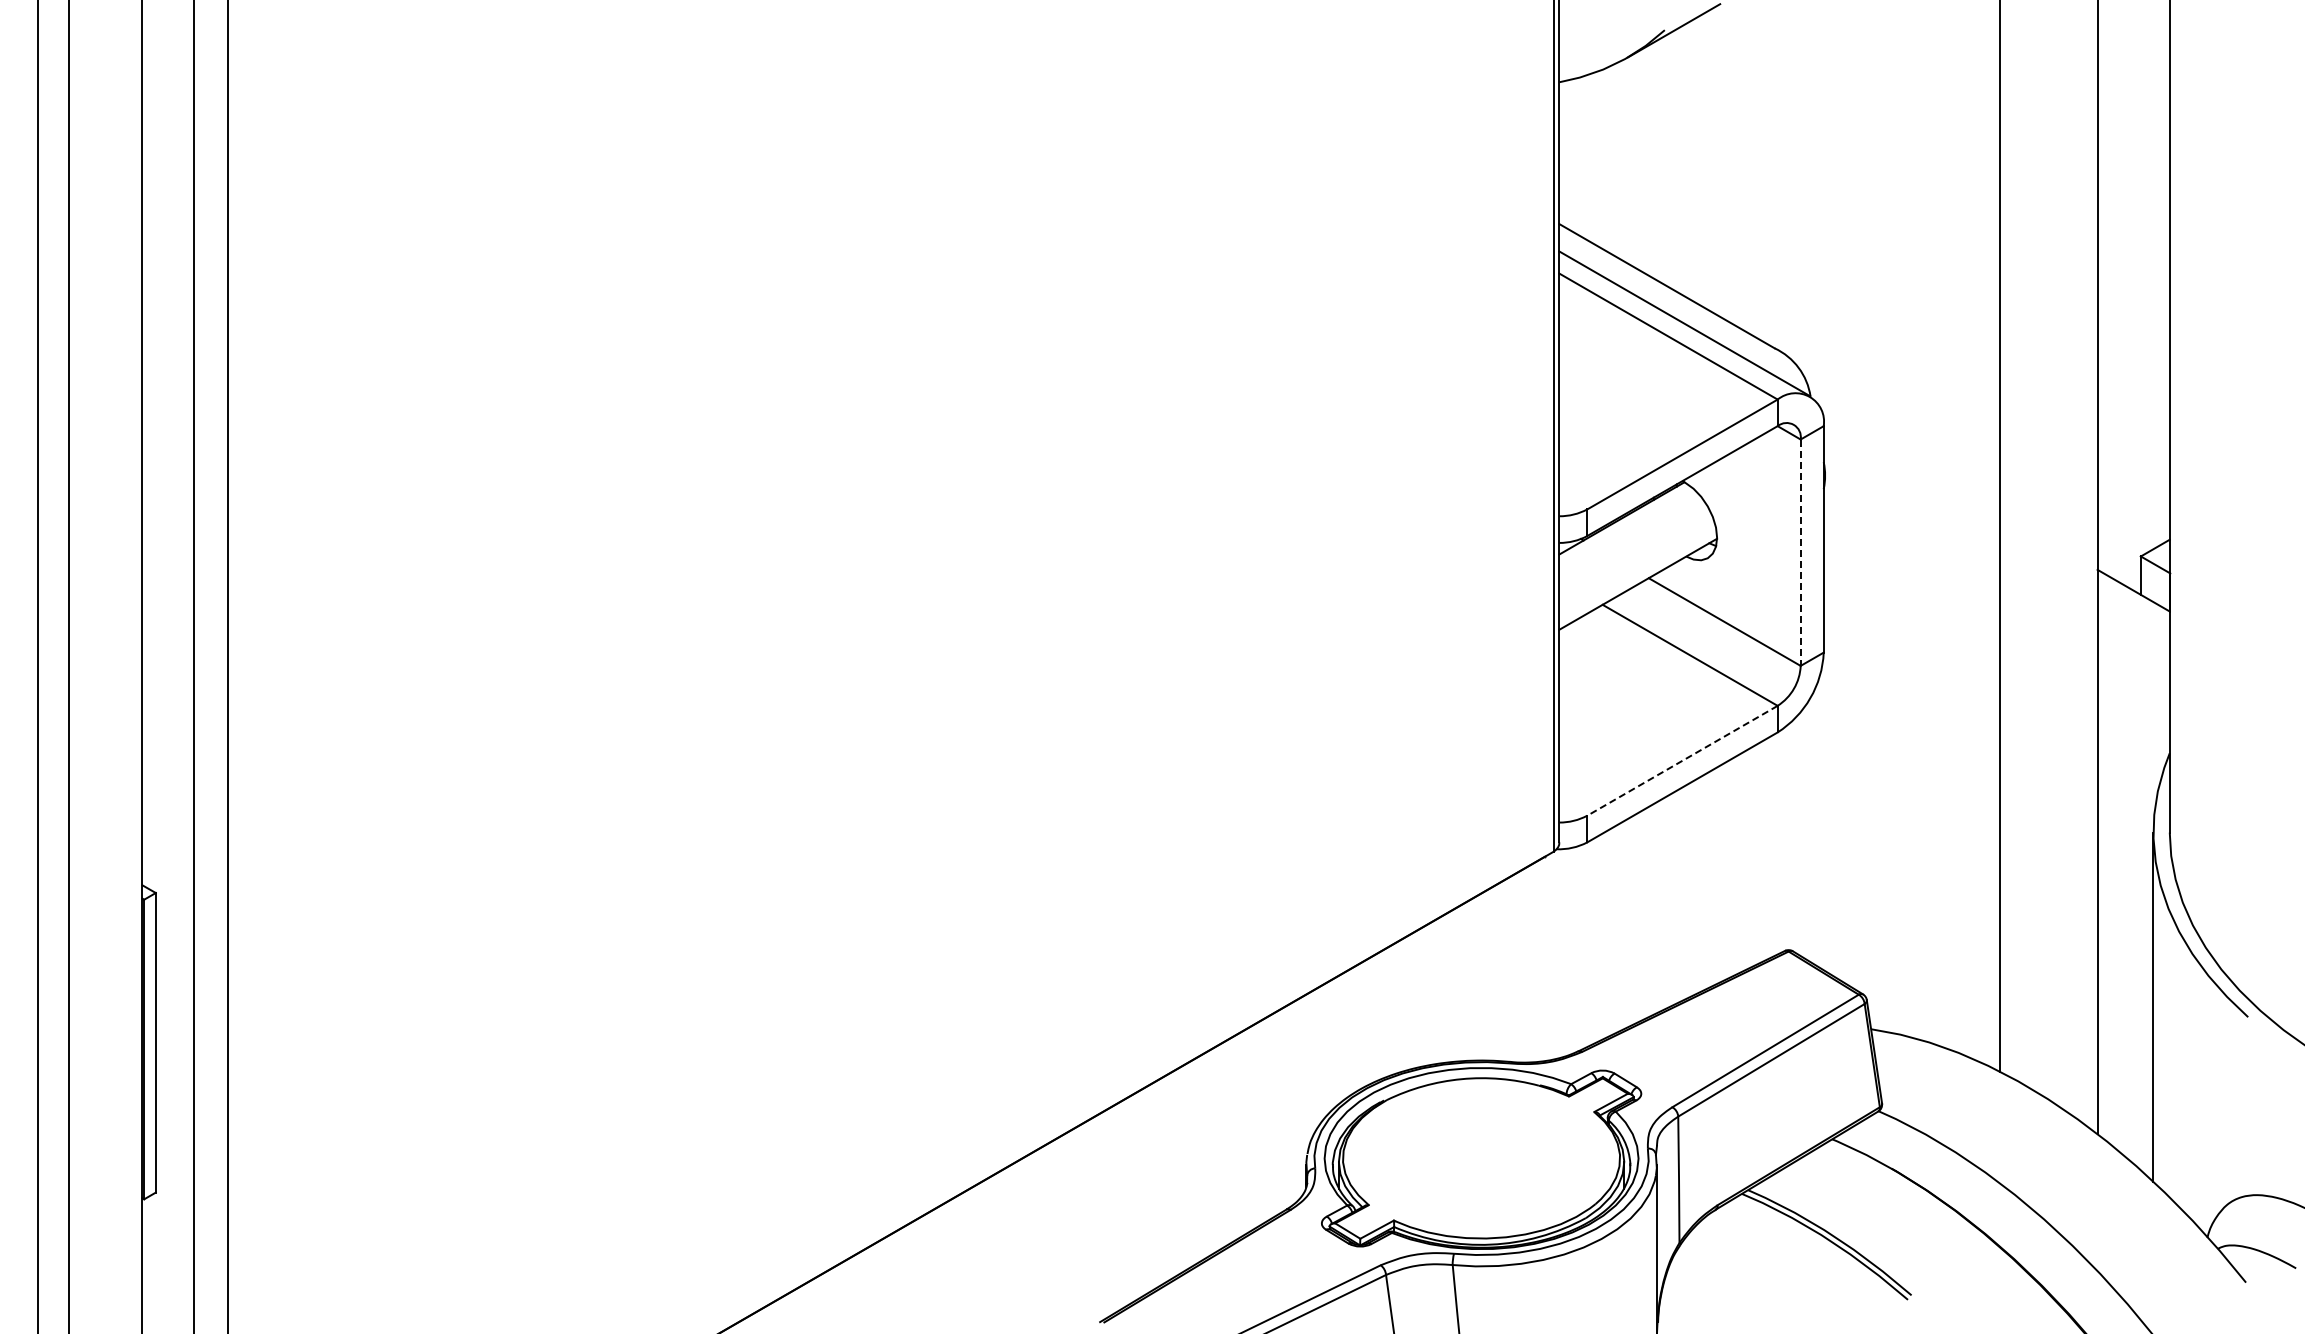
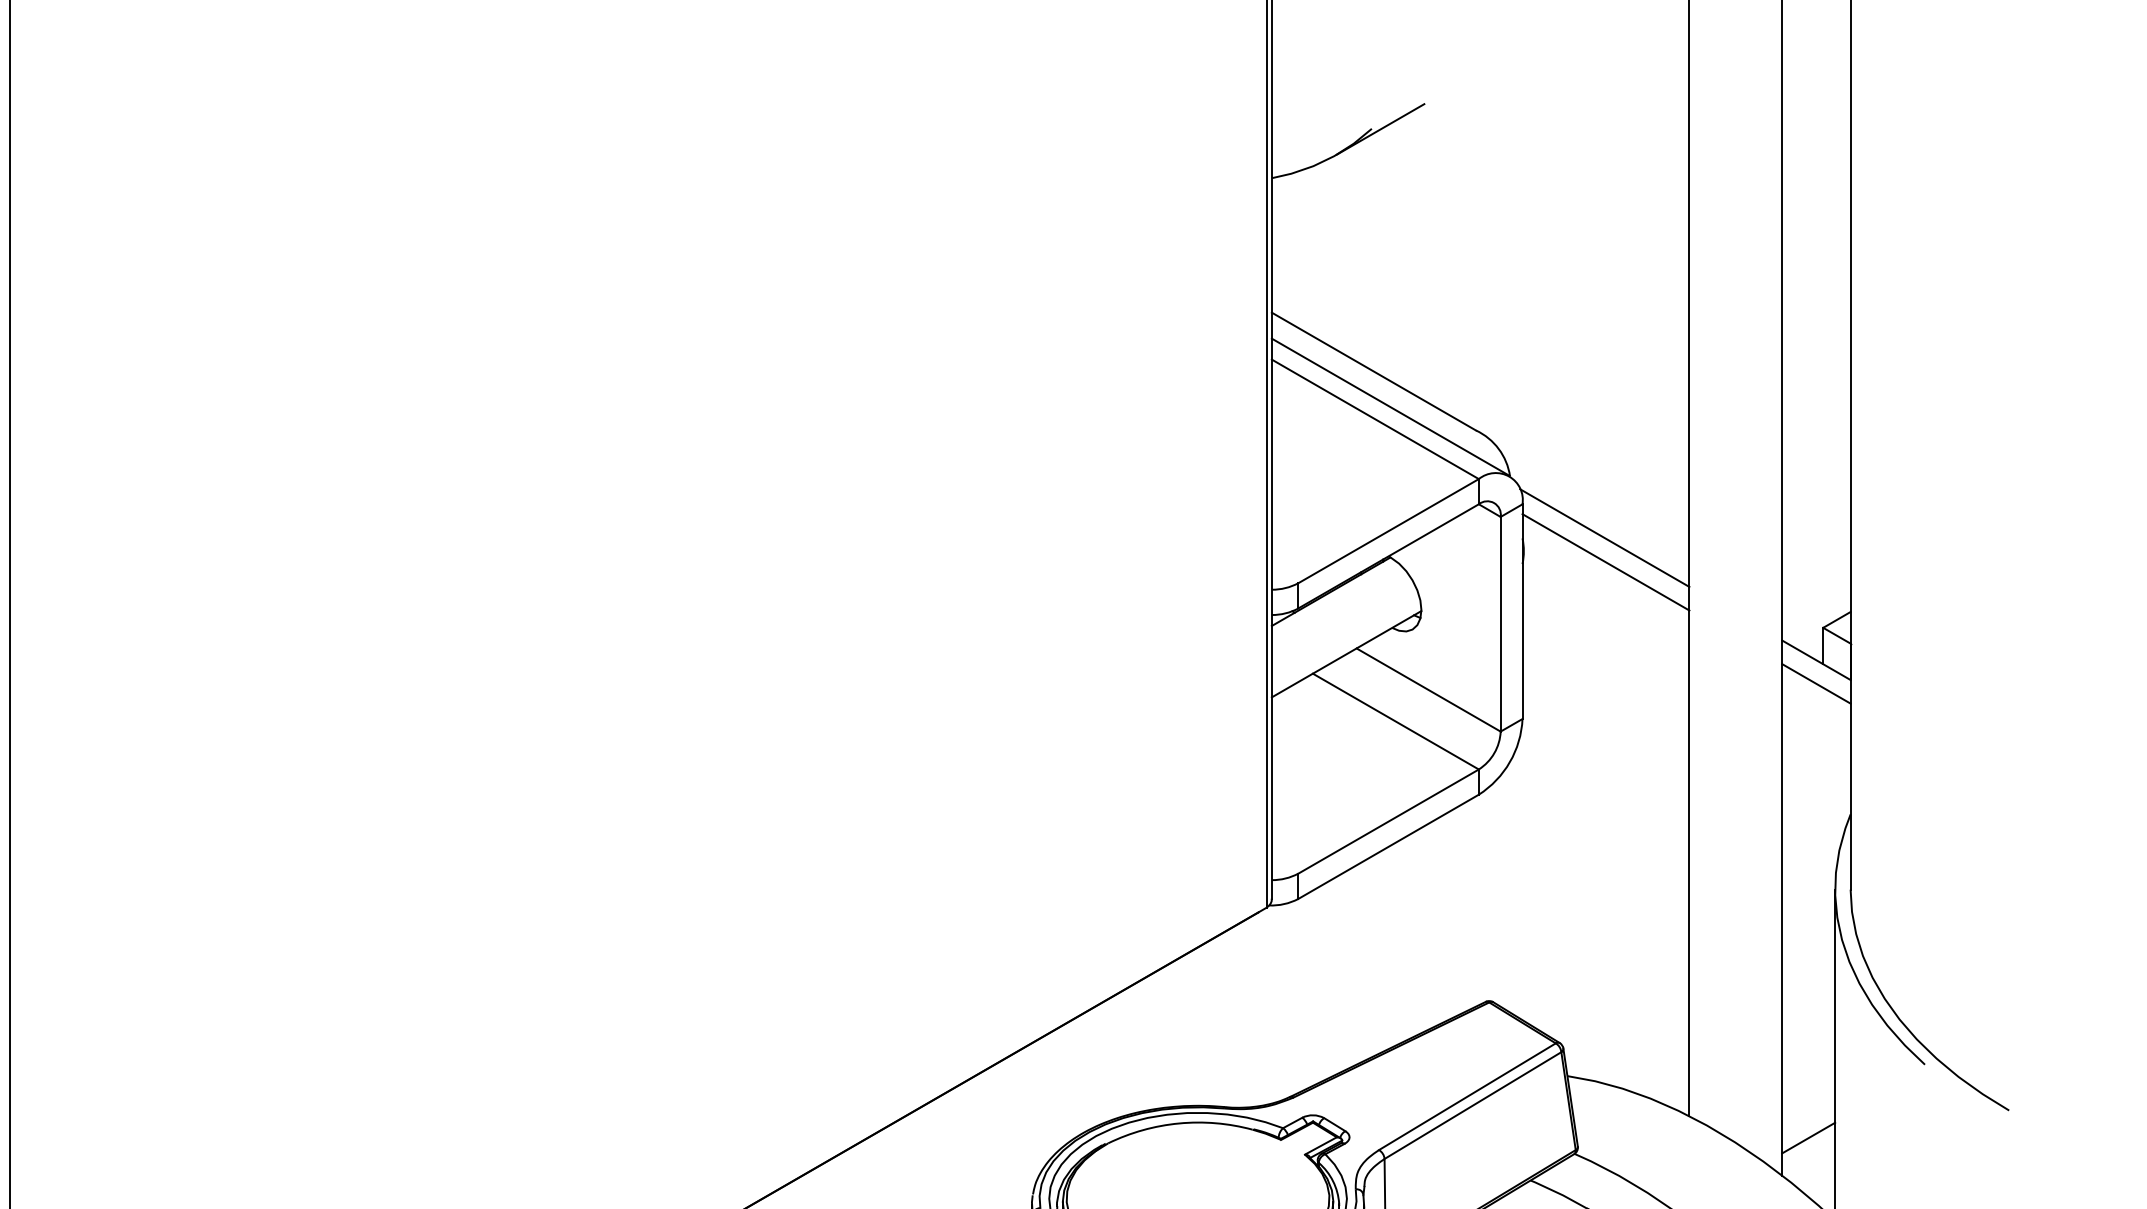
line: (1910, 461) -> (1604, 537), added
line: (1911, 487) -> (1605, 562), added
line: (1800, 553) -> (1500, 625), dashed -> solid
line: (2133, 615) -> (1816, 683), added
line: (1682, 760) -> (1388, 821), dashed -> solid
line: (2125, 1094) -> (1808, 1138), added

